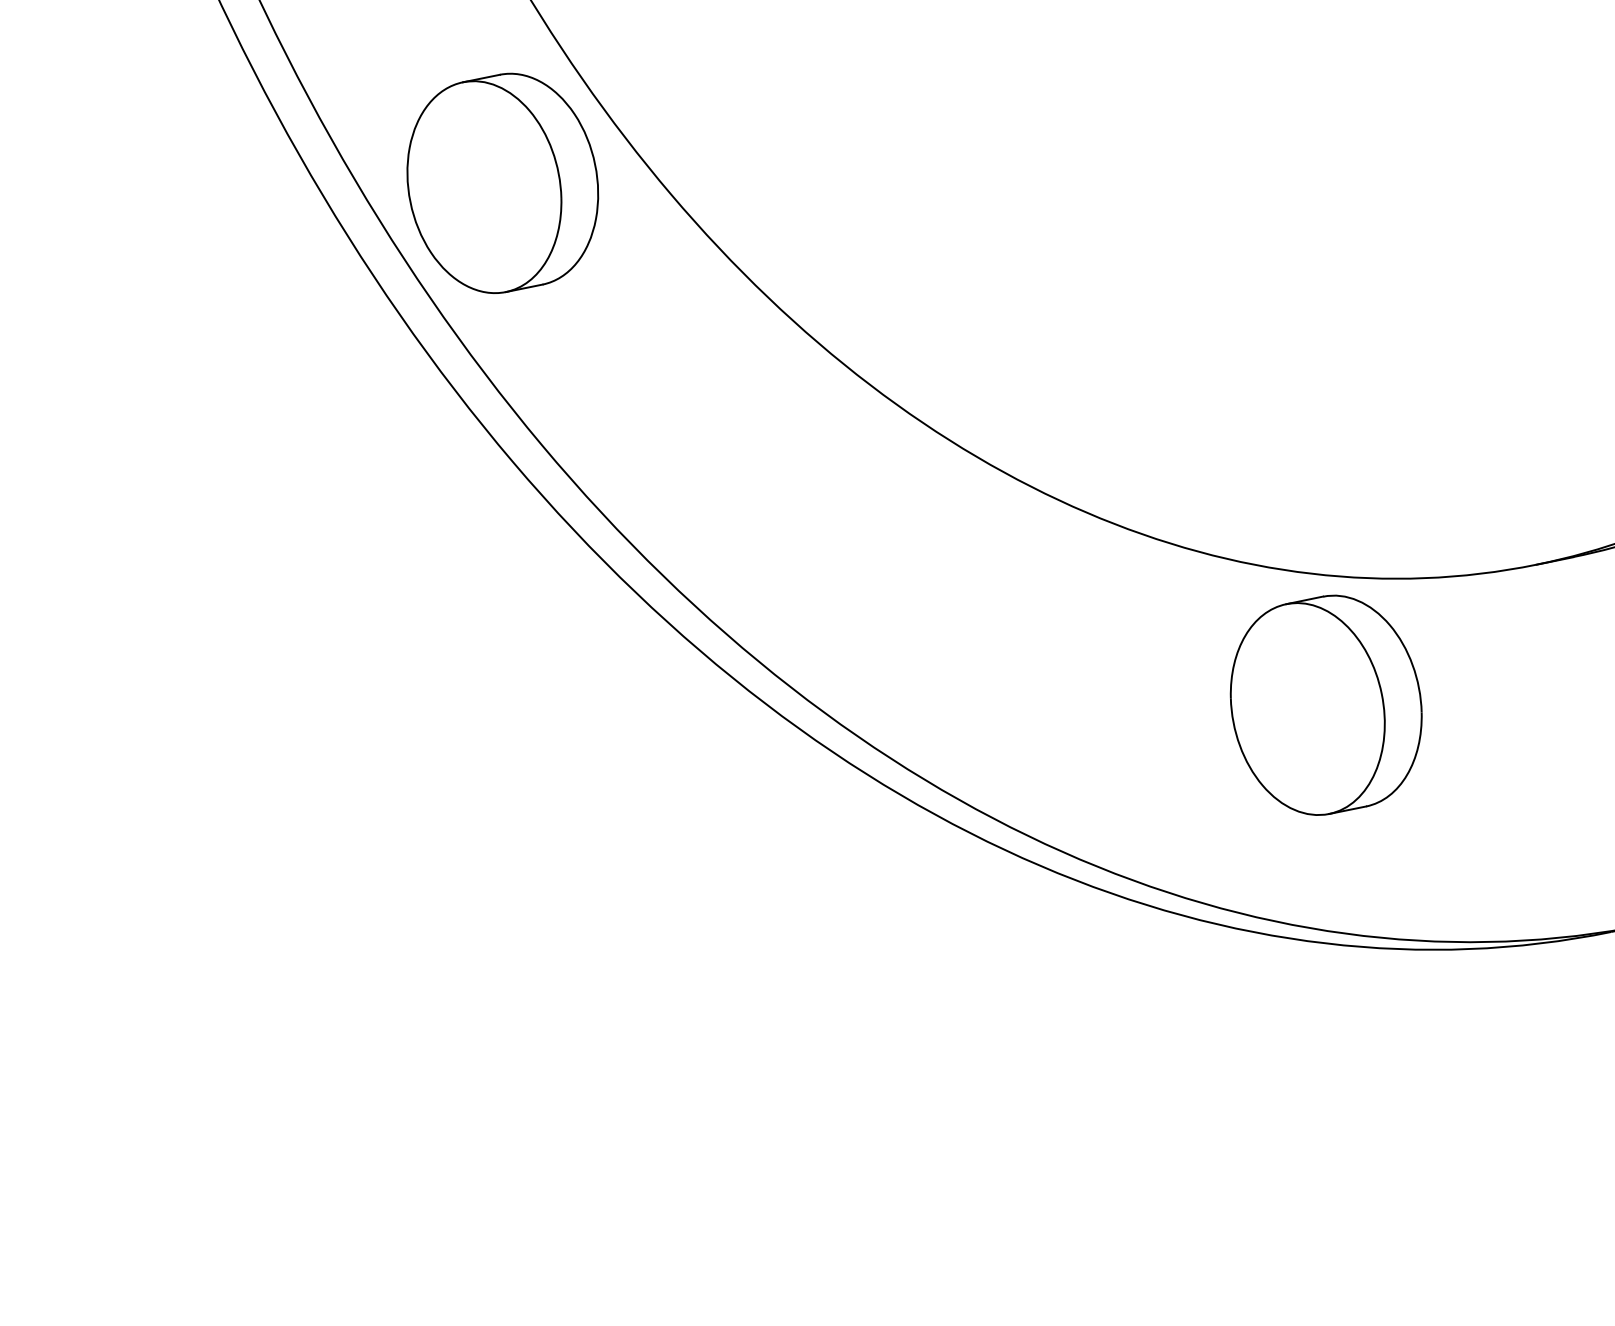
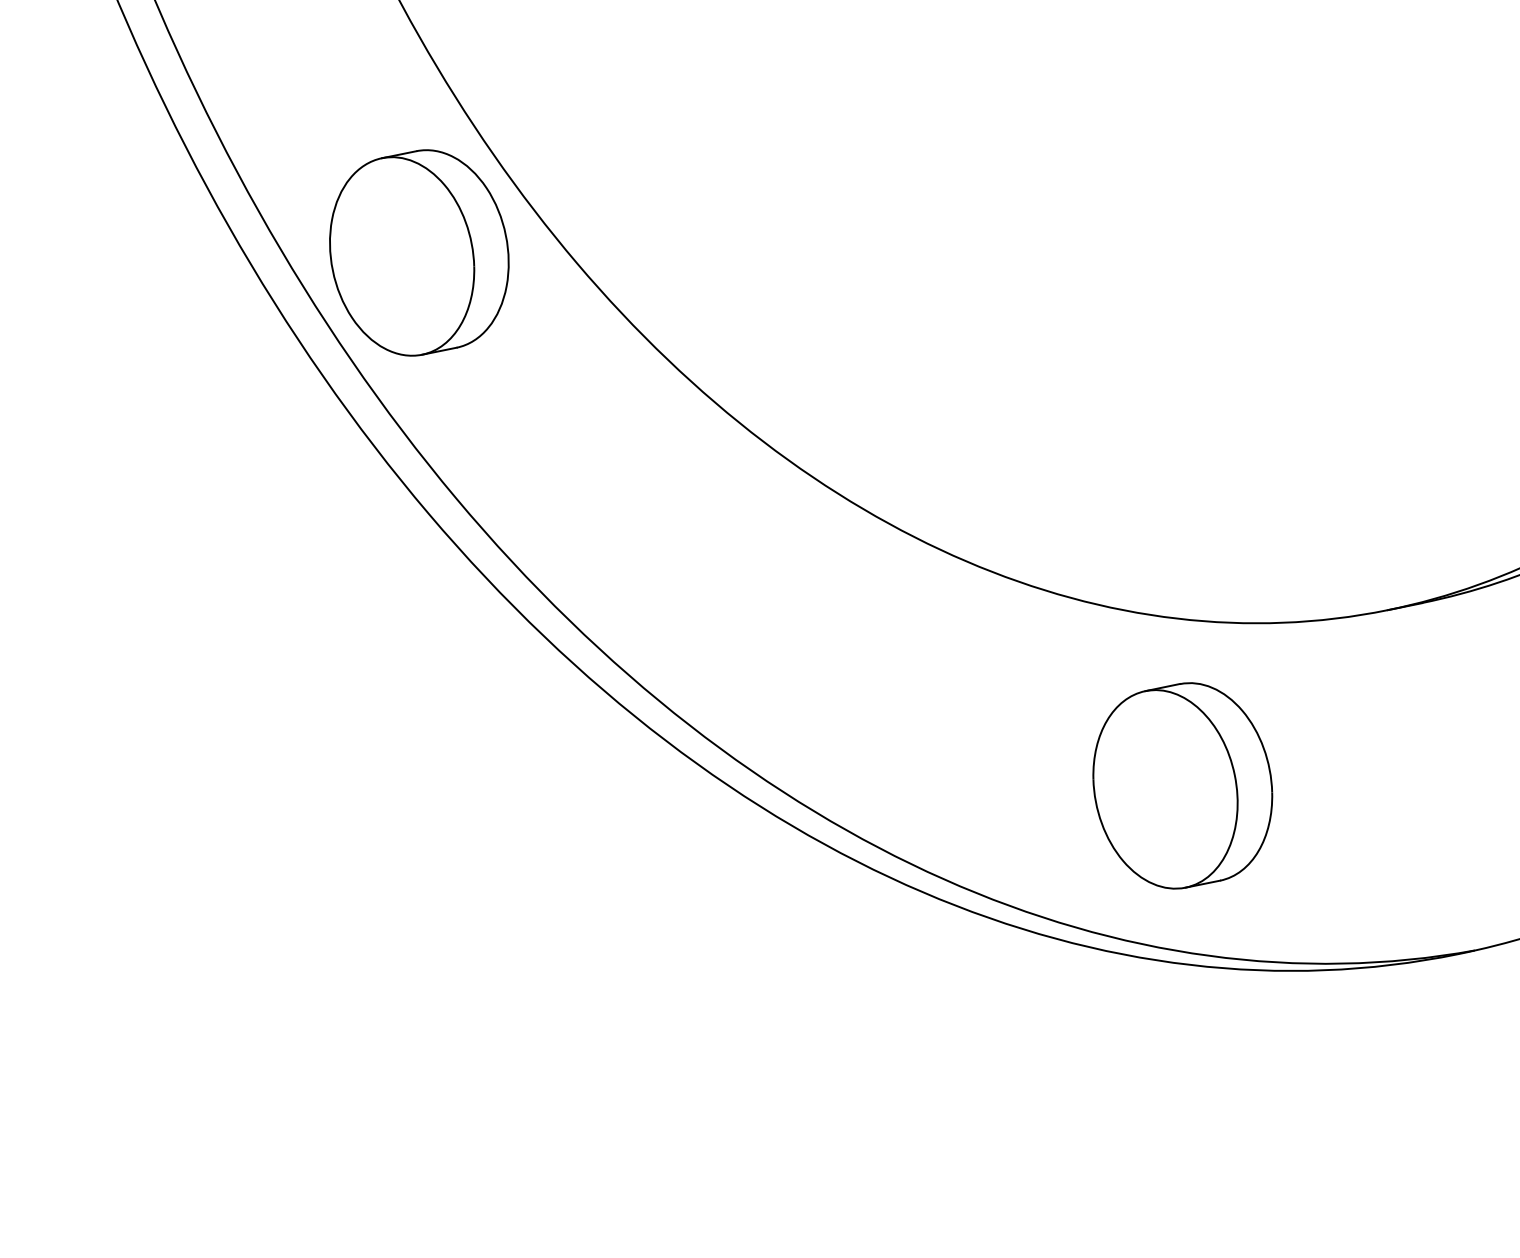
part: (1325, 704) -> (1182, 785), moved

